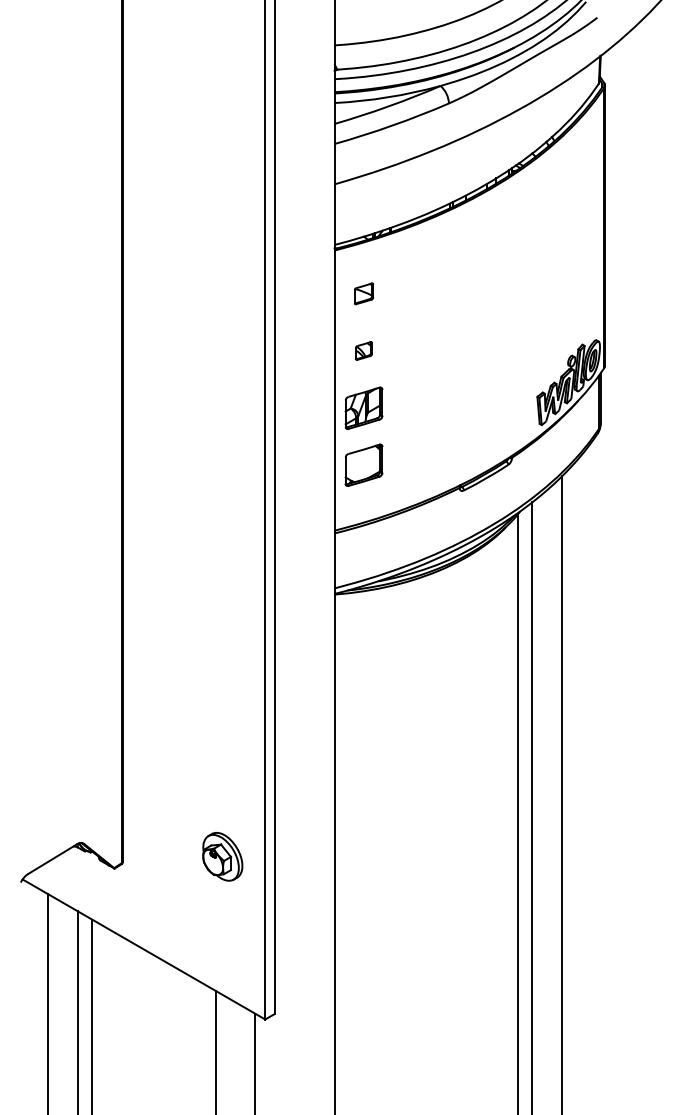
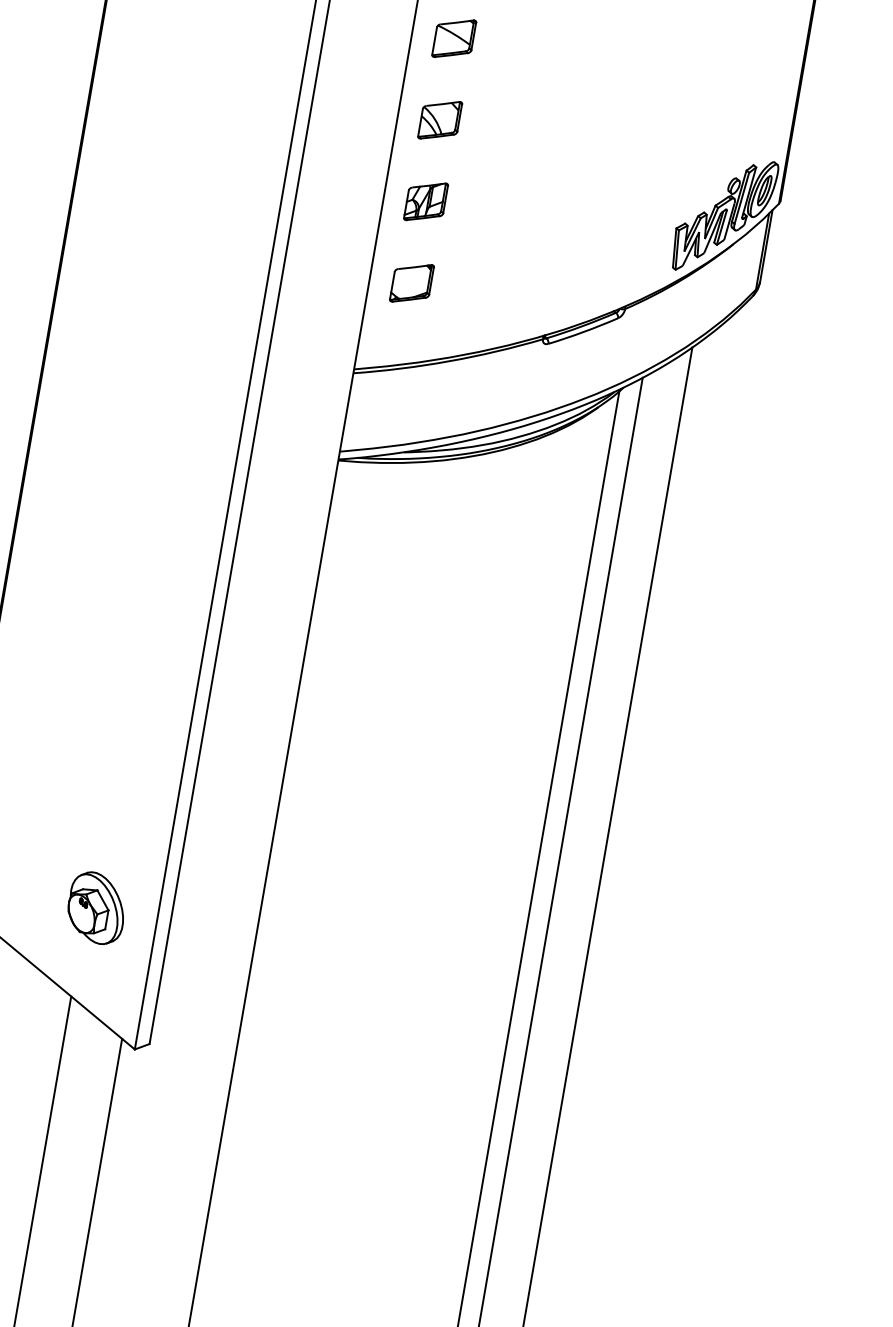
part: (363, 293) -> (453, 38), size x1.43
part: (363, 350) -> (439, 119), size x1.67
part: (363, 407) -> (425, 200), size x0.71
part: (363, 465) -> (411, 283), size x0.71
part: (222, 856) -> (96, 907), moved

